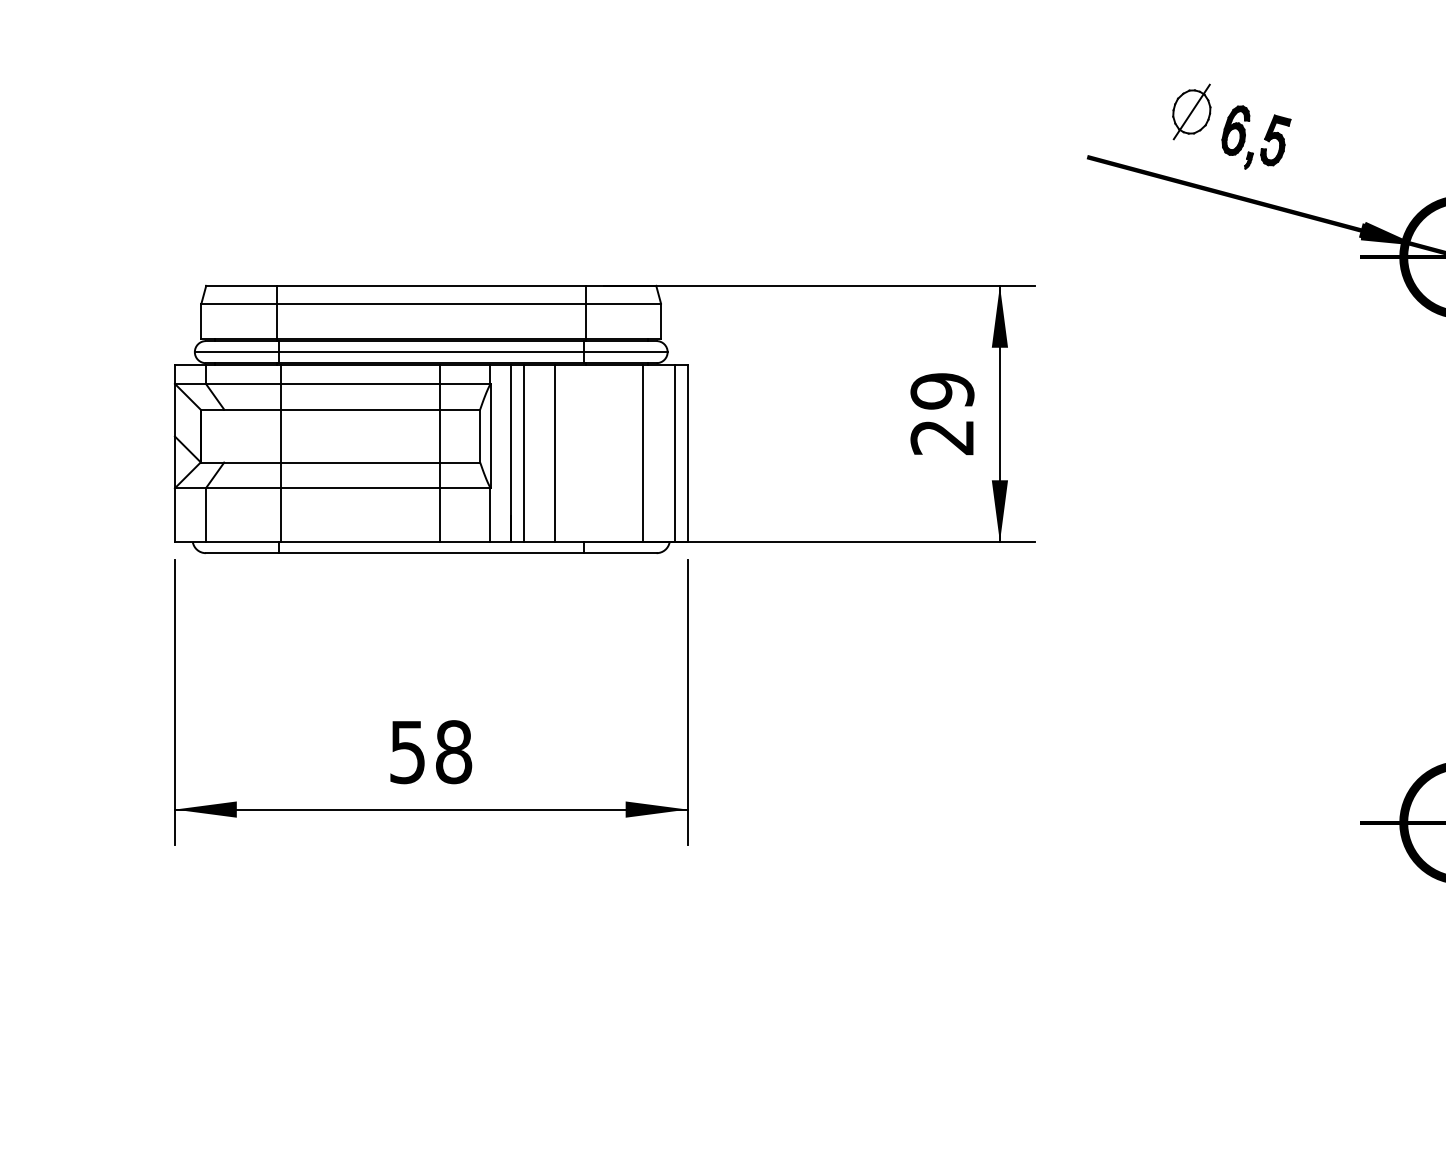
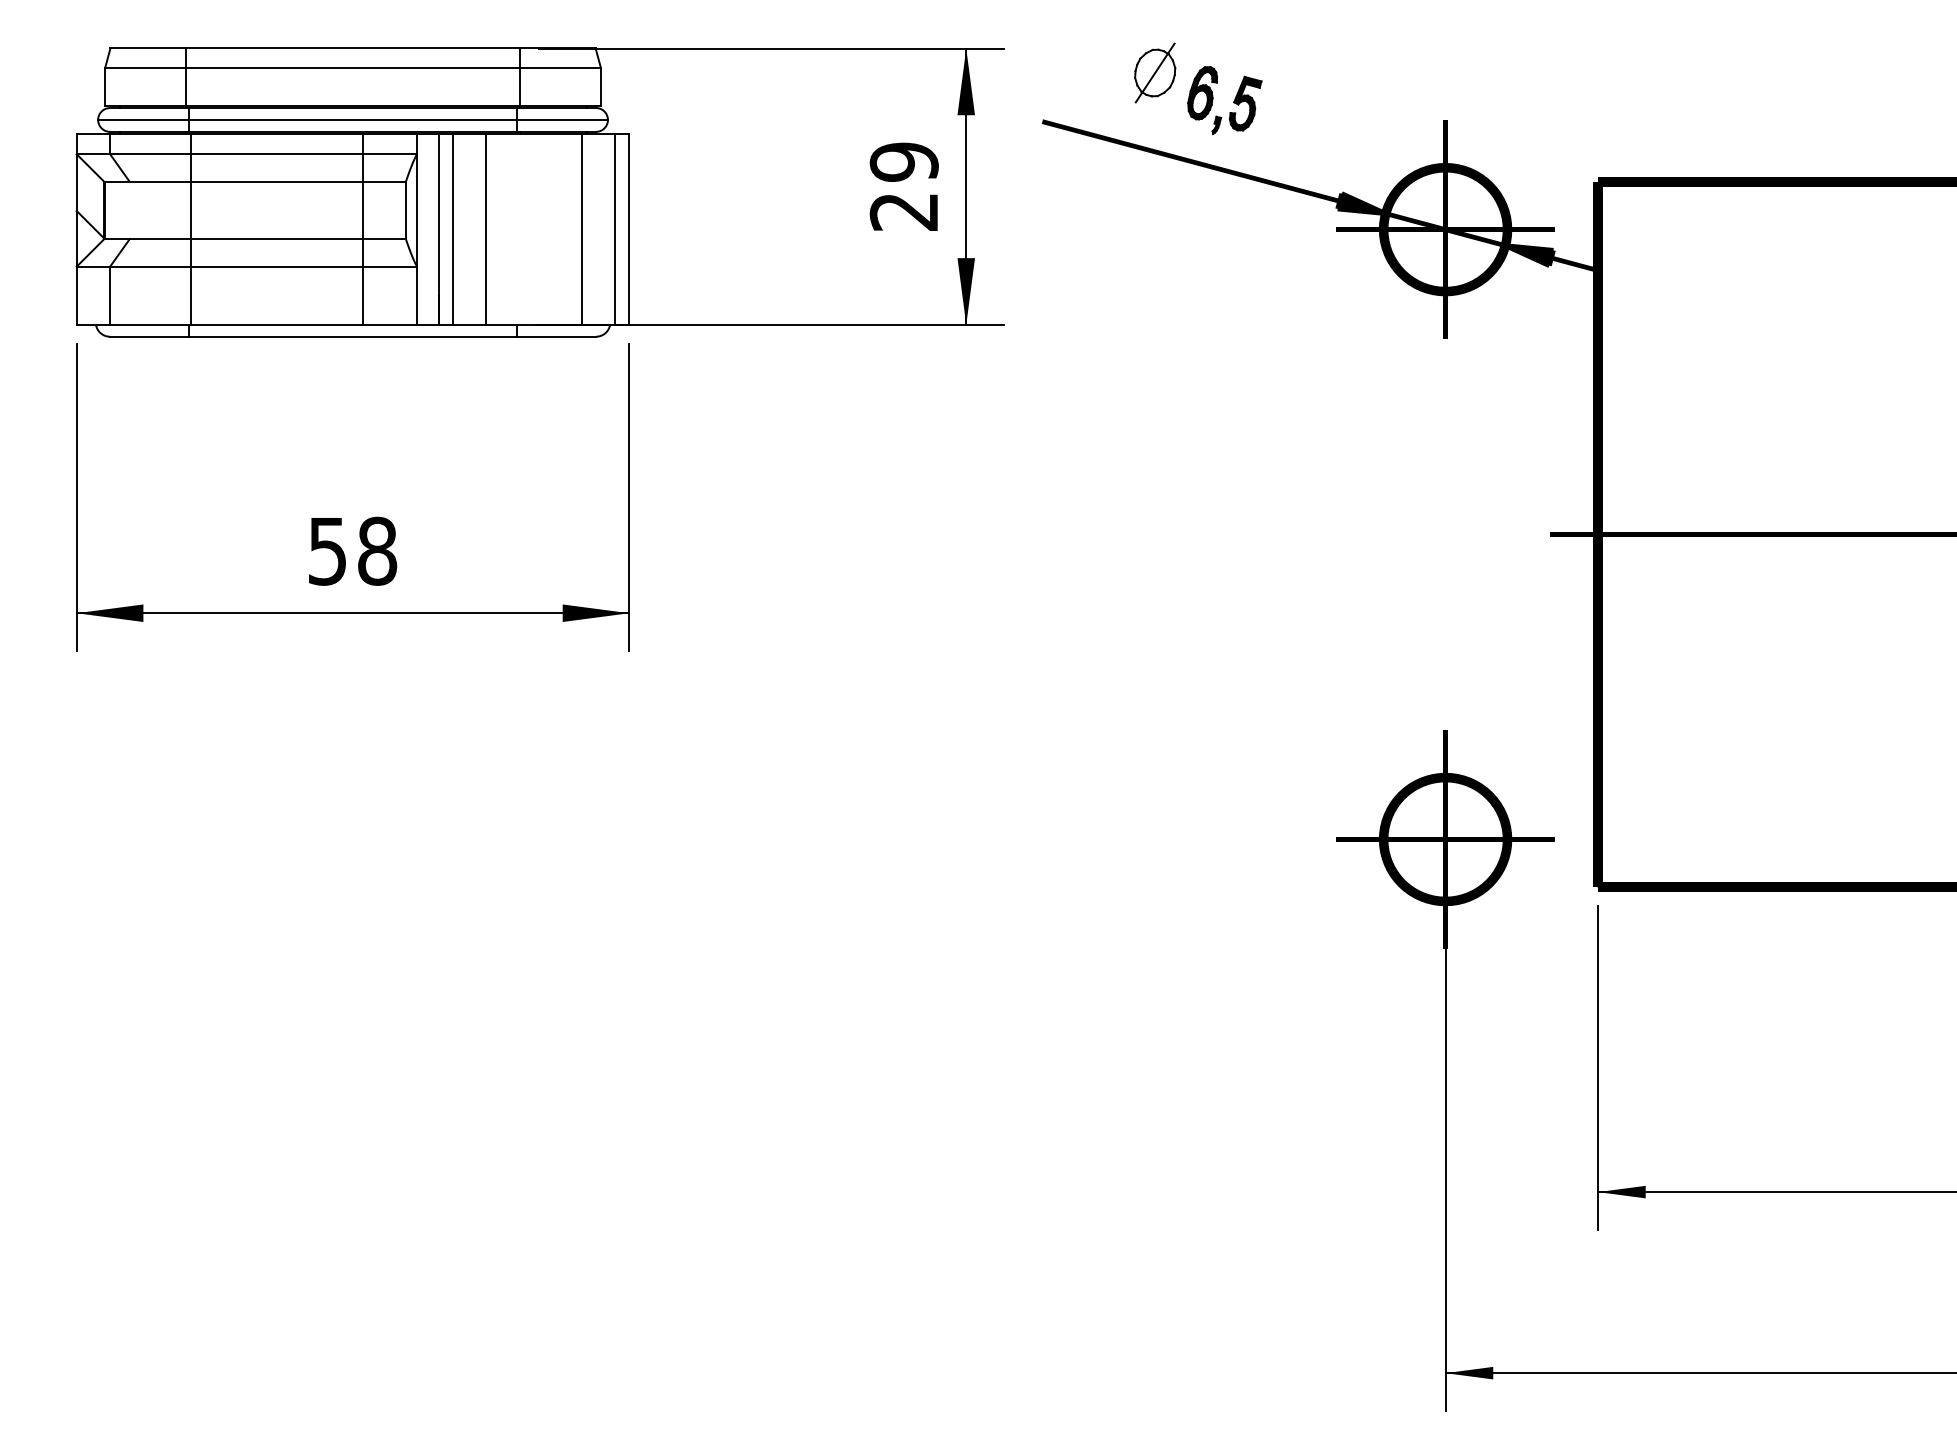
part: (604, 553) -> (539, 337), moved

